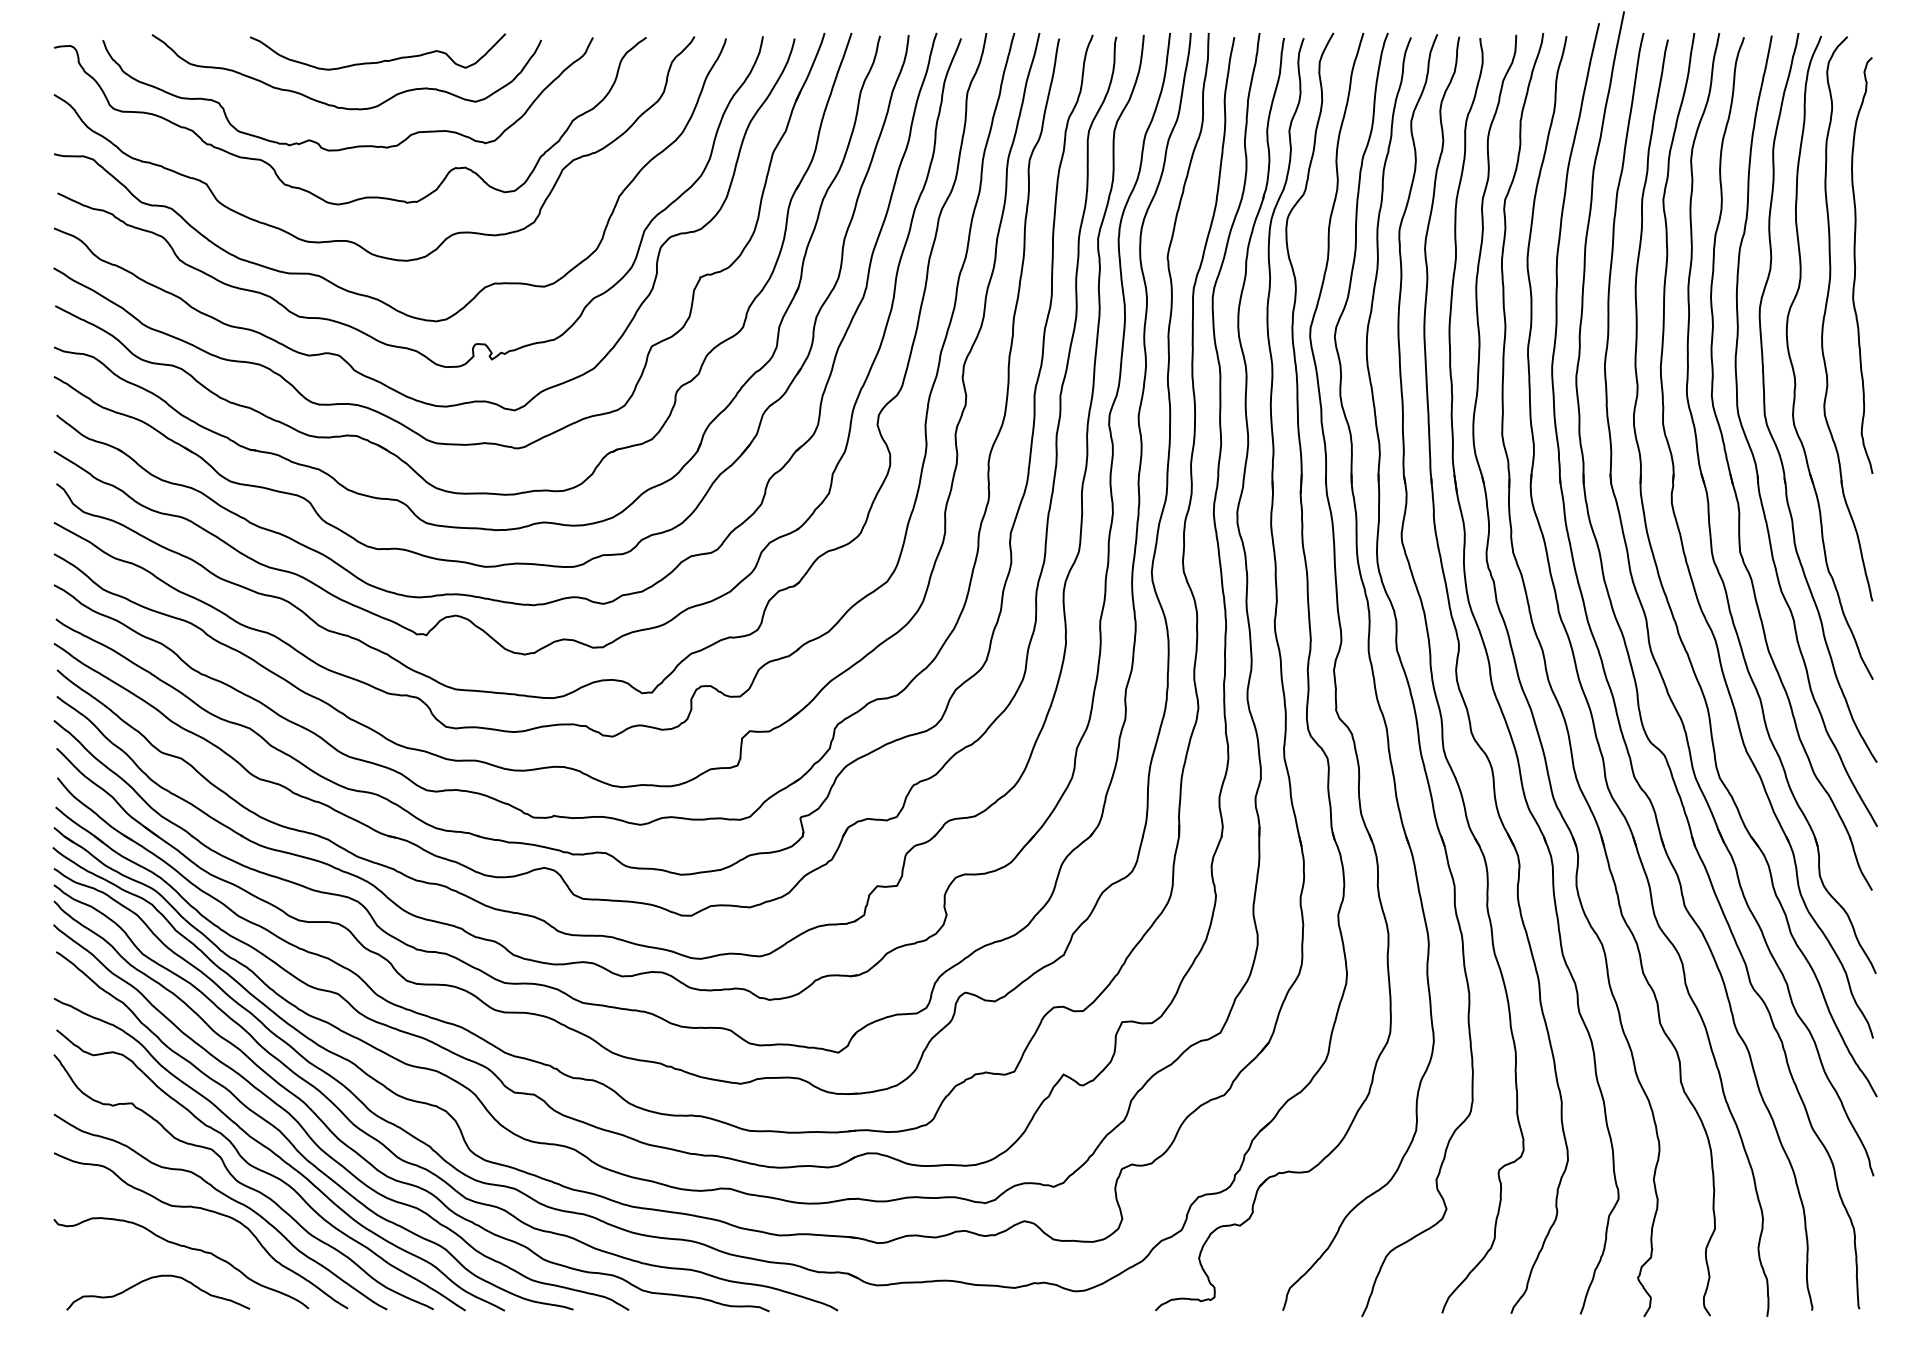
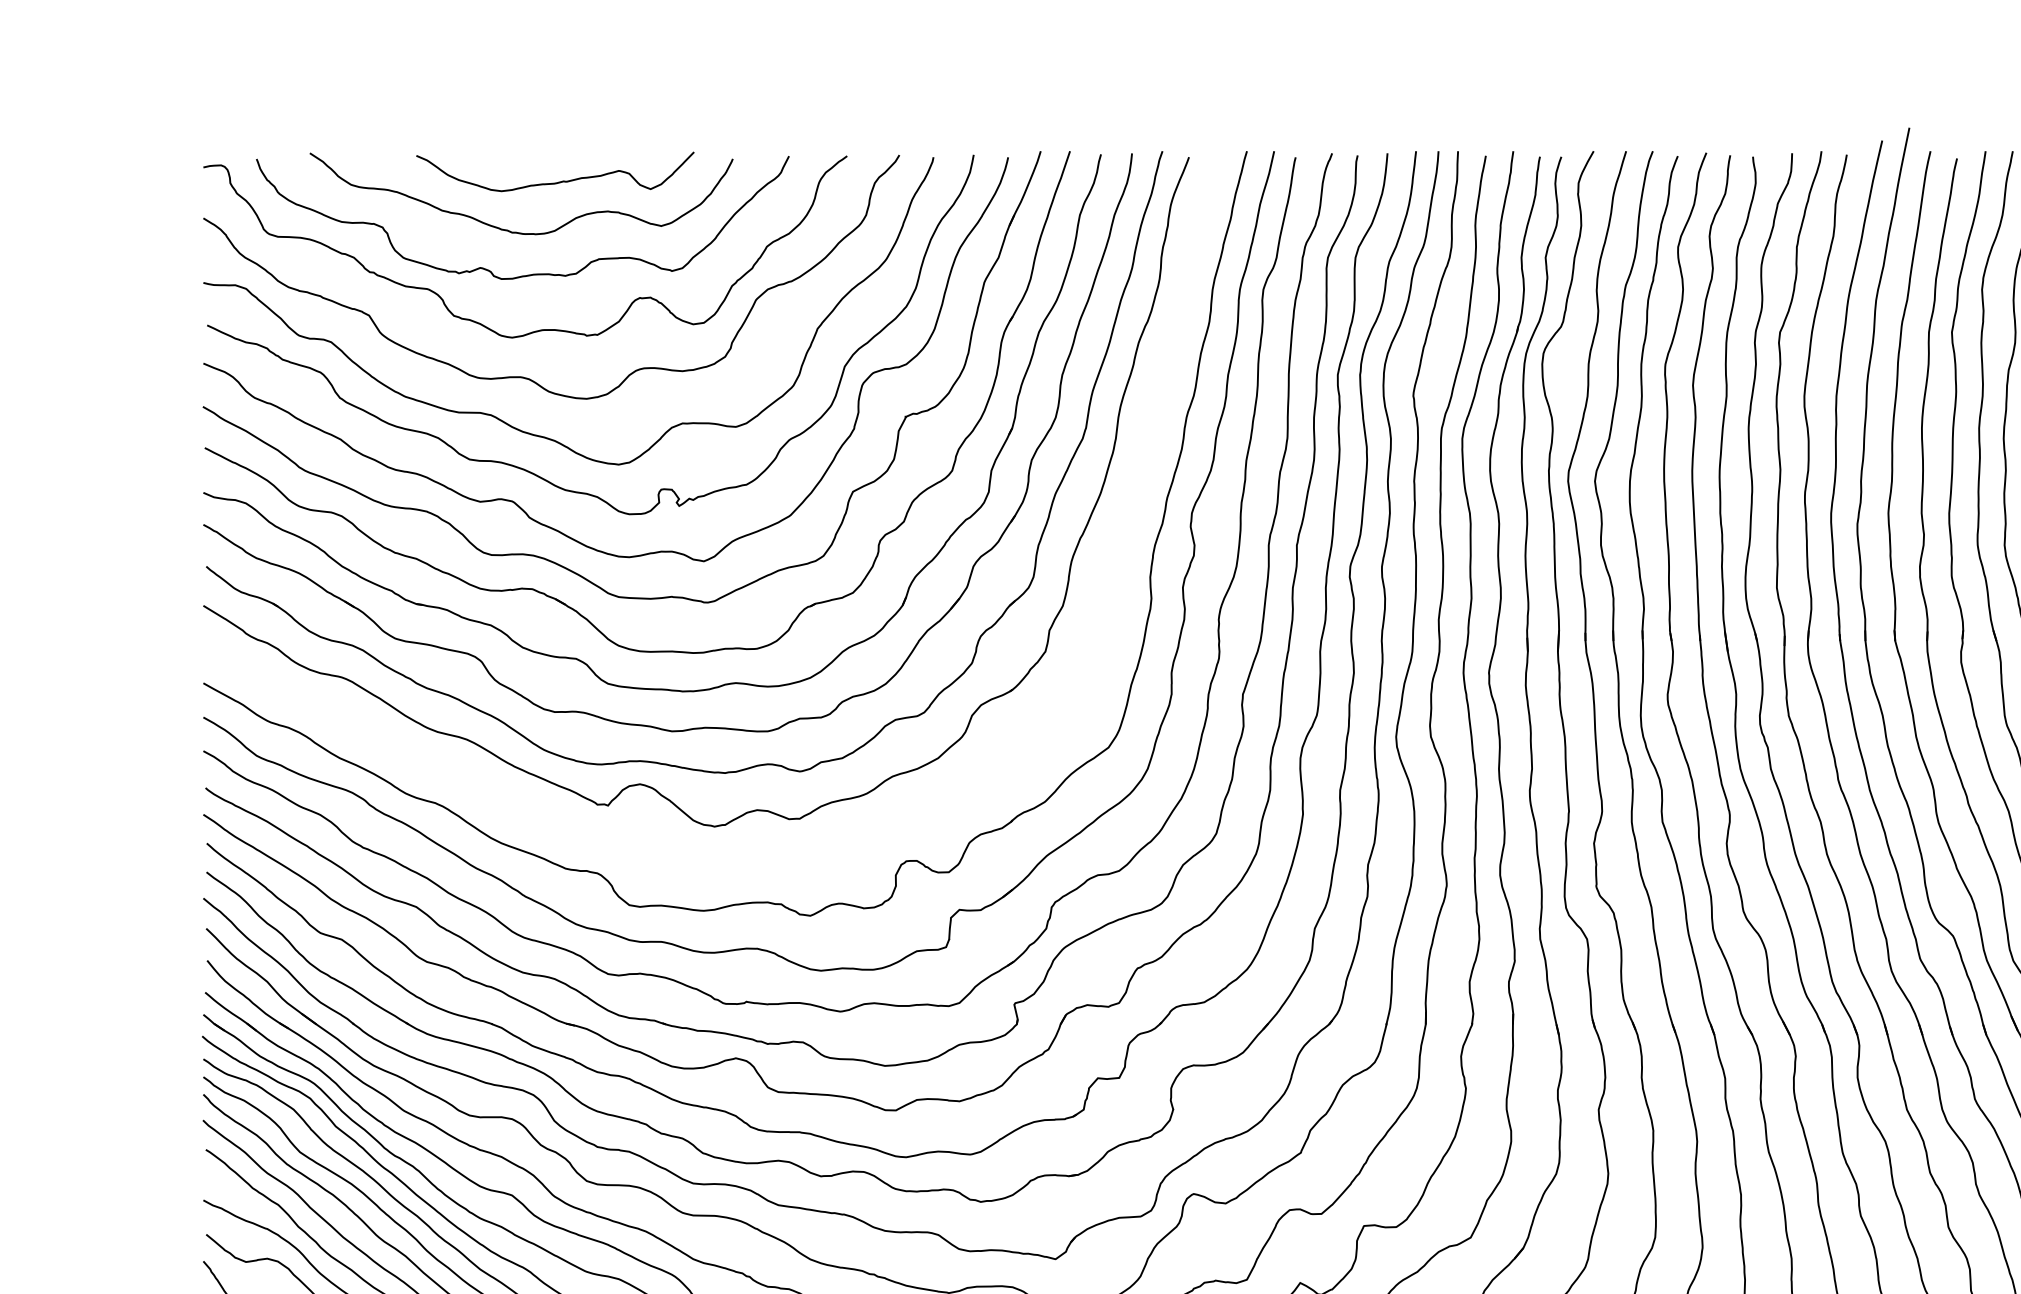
part: (379, 649) -> (557, 821), removed

